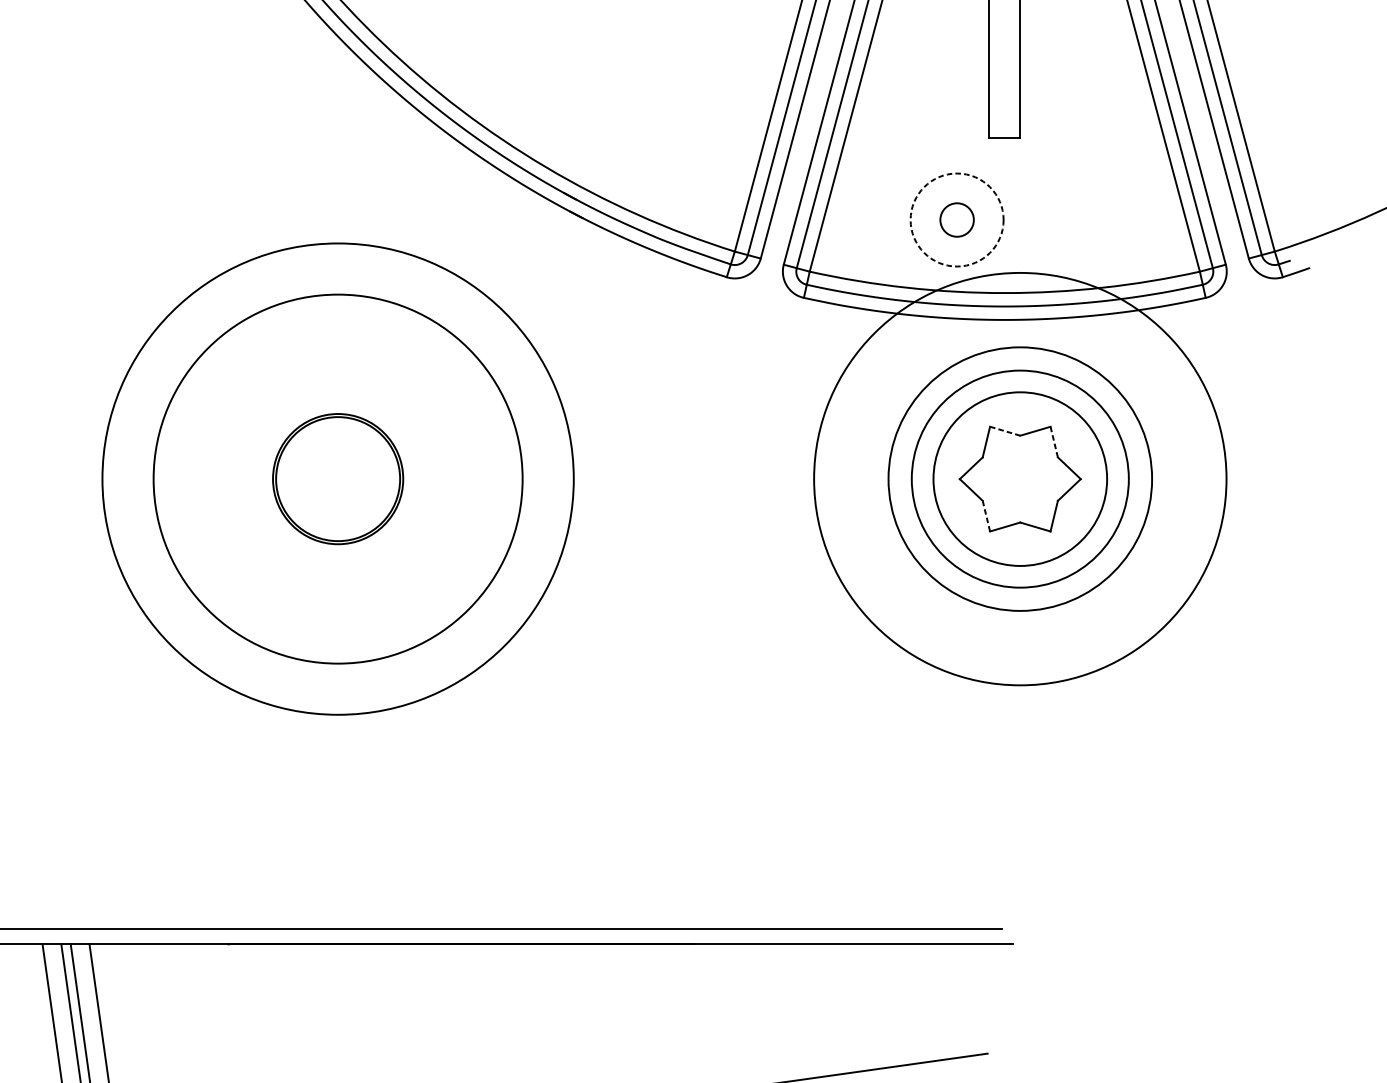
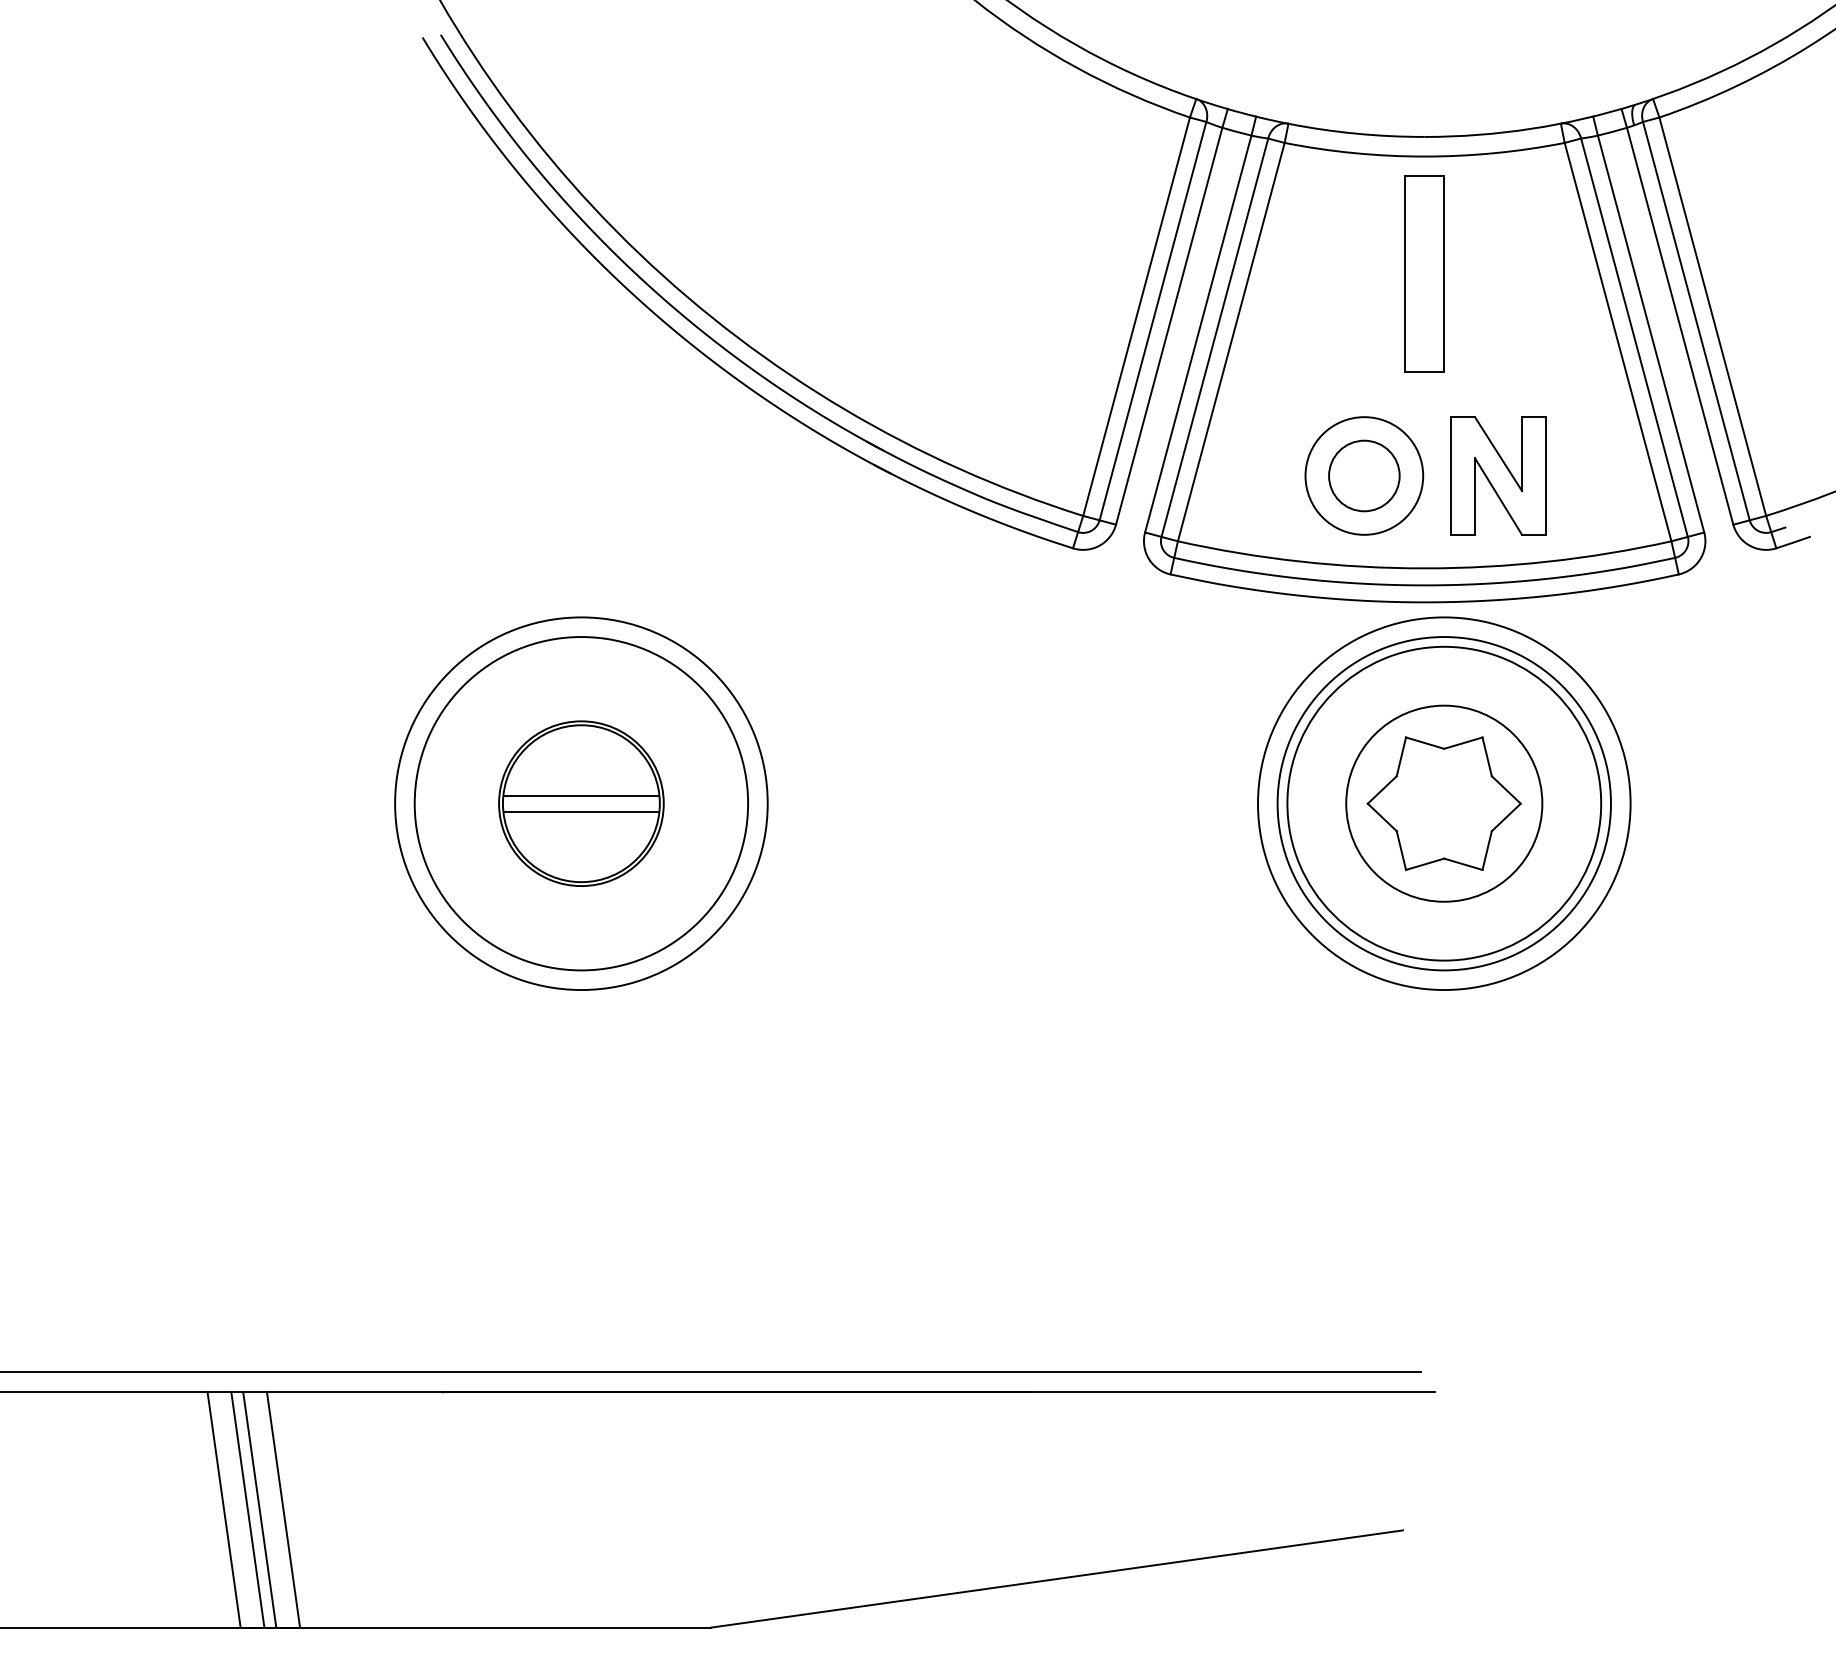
circle: (957, 219) -> (1364, 475), dashed -> solid
circle: (957, 219) -> (1364, 475), size x1.67
part: (1063, 219) -> (1498, 475), added
line: (1005, 431) -> (1425, 743), dashed -> solid
line: (1054, 441) -> (1487, 756), dashed -> solid
line: (338, 472) -> (581, 795), added
circle: (338, 478) -> (581, 803), size x0.62
circle: (338, 478) -> (581, 803), size x0.71
circle: (1019, 478) -> (1443, 803), size x0.71
circle: (1020, 478) -> (1444, 803), size x0.71
circle: (1020, 478) -> (1444, 803), size x1.43
line: (338, 485) -> (581, 811), added
line: (986, 516) -> (1401, 850), dashed -> solid

